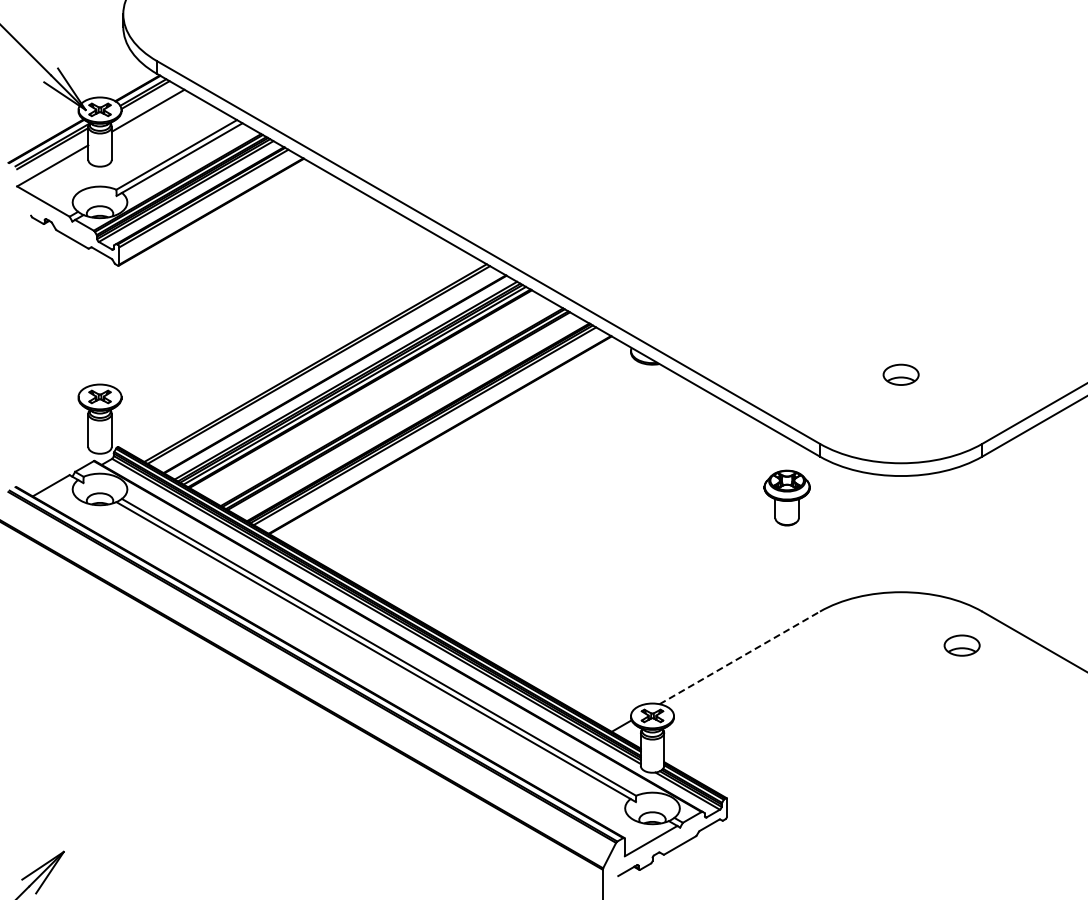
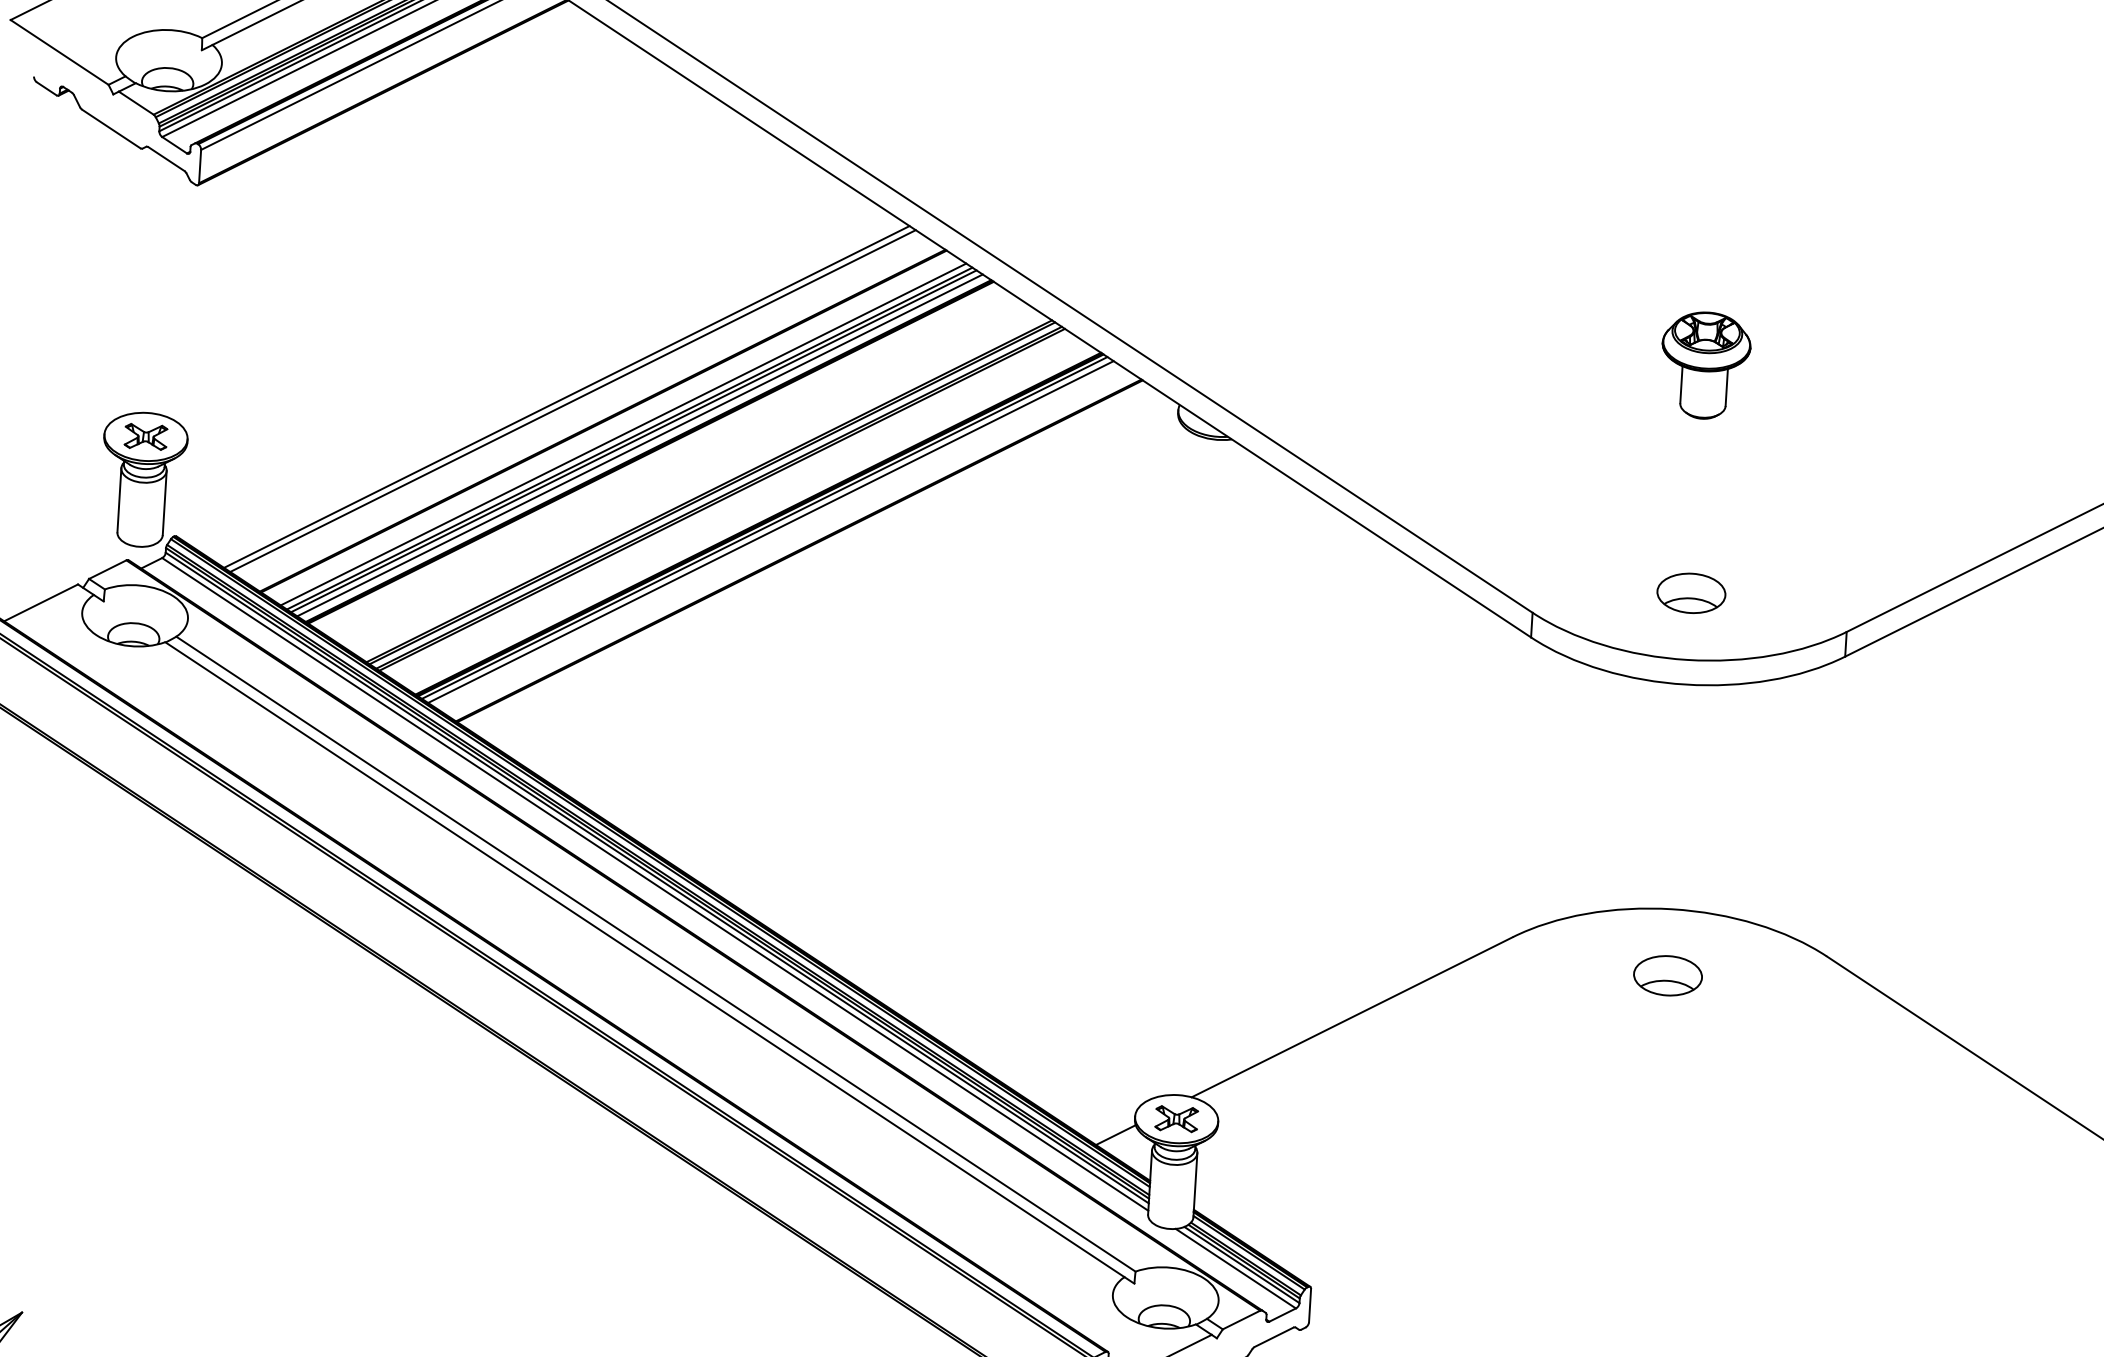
part: (900, 374) -> (1690, 592), moved
part: (786, 497) -> (1704, 364), moved
part: (961, 645) -> (1666, 975), moved
line: (739, 657) -> (1351, 1016), dashed -> solid

